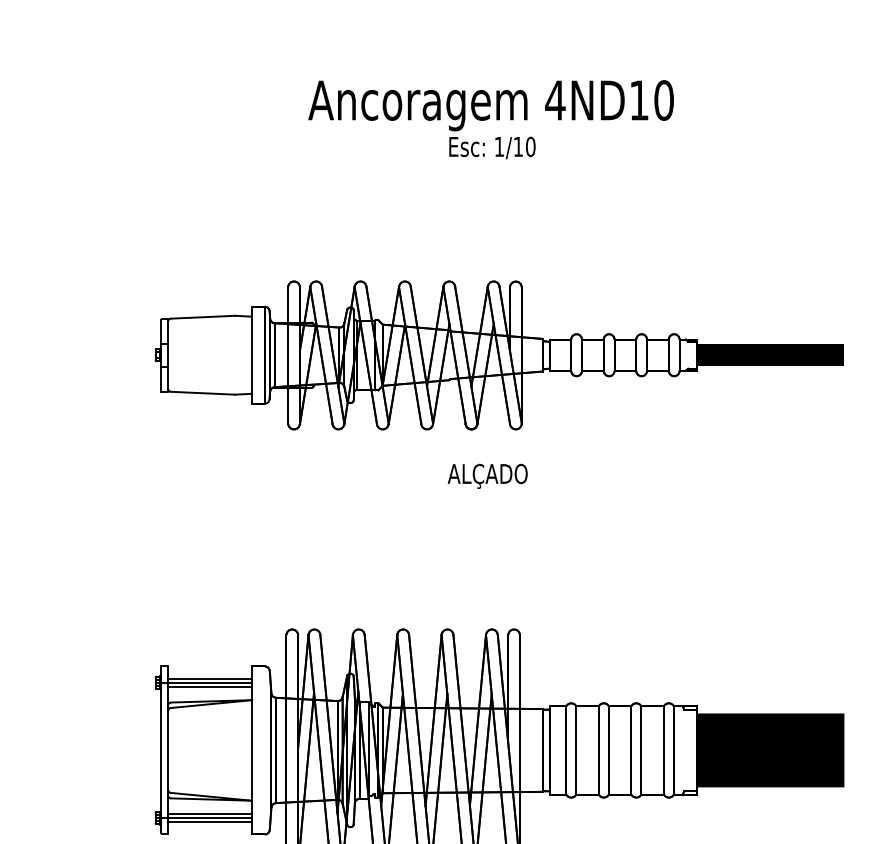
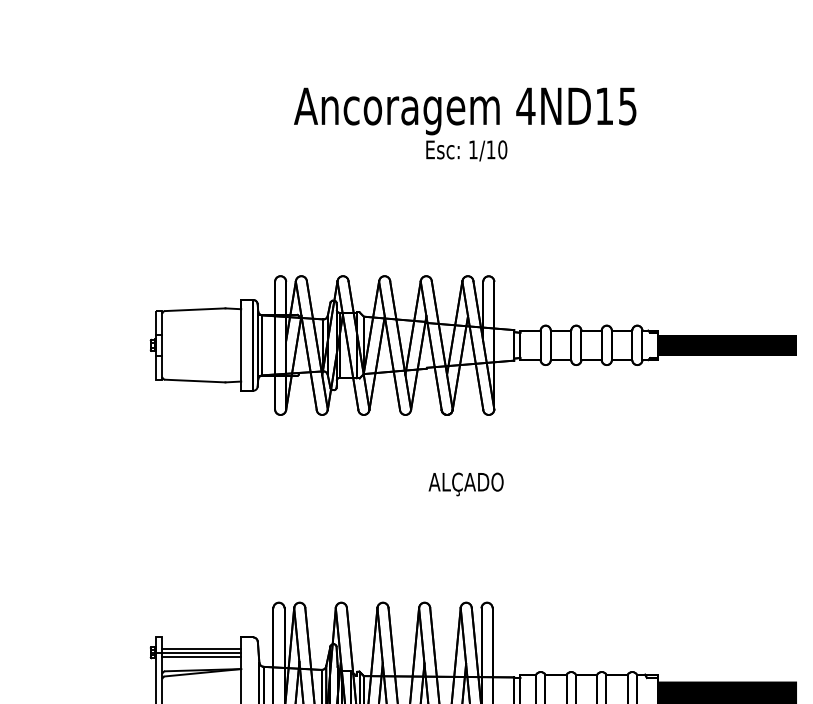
text: (663, 100) -> (627, 106), 4ND10 -> 4ND15
text: (487, 475) -> (465, 483), moved

